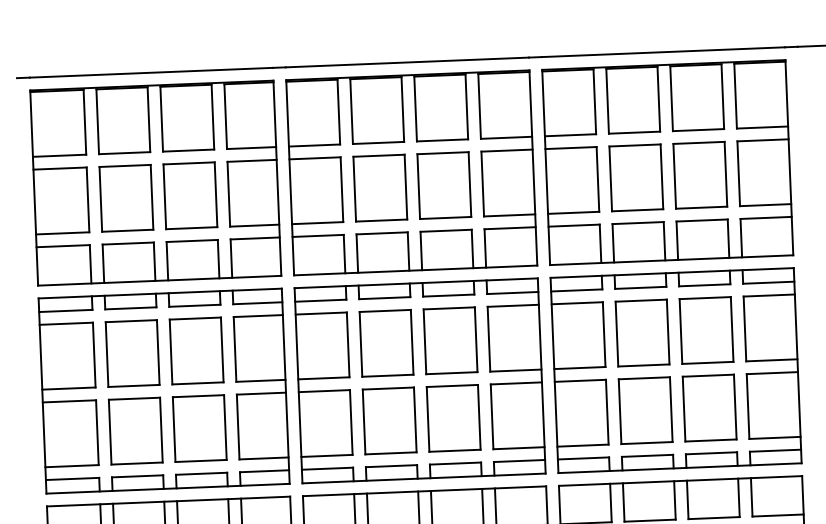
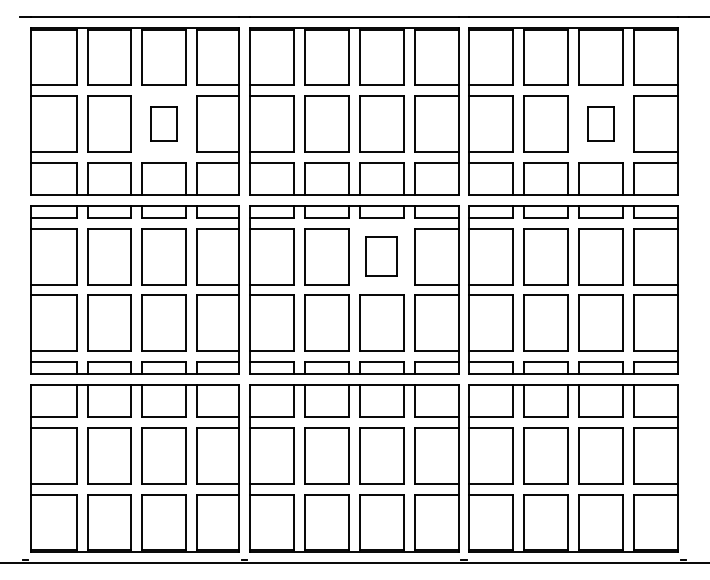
part: (699, 174) -> (600, 123), size x0.6
part: (189, 195) -> (163, 123), size x0.6
part: (450, 340) -> (381, 256), size x0.7

